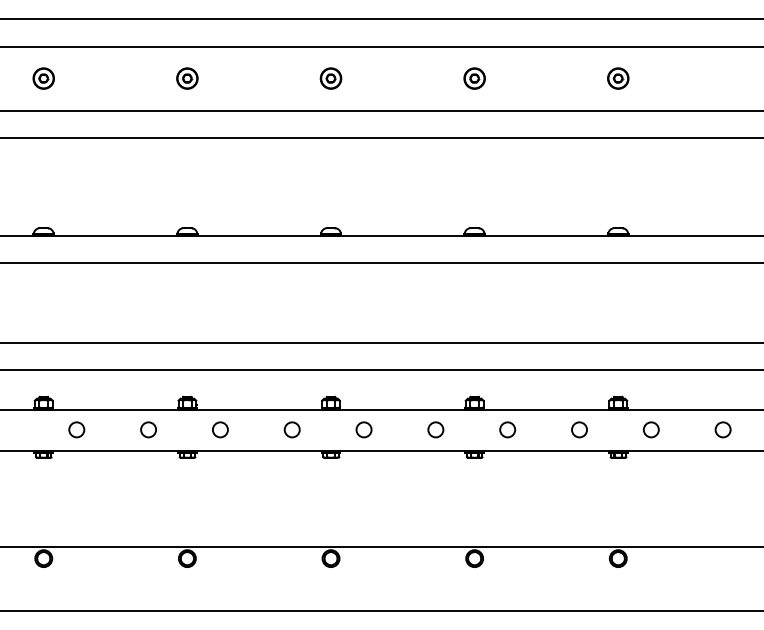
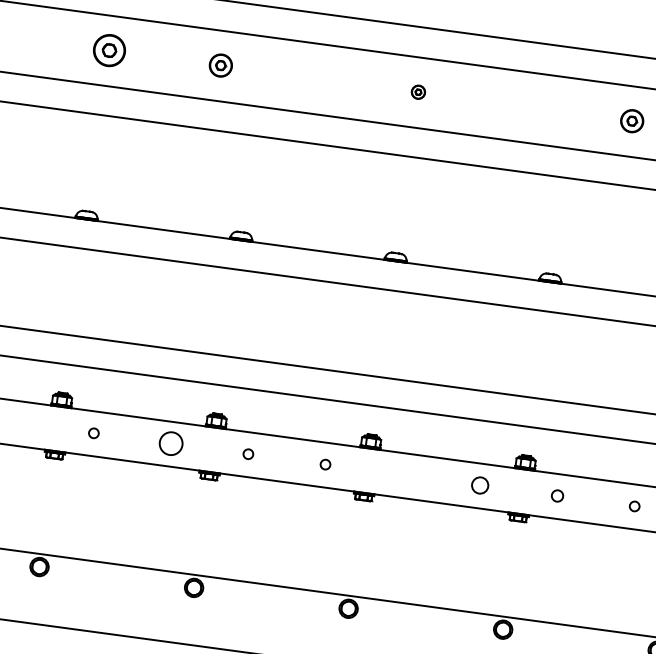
part: (43, 78) -> (109, 50), size x1.4
part: (187, 78) -> (221, 65), moved
part: (330, 78) -> (417, 92), size x0.6
part: (474, 78) -> (632, 121), moved
circle: (76, 429) -> (93, 432), size x0.6
circle: (148, 429) -> (171, 443), size x1.4
circle: (220, 429) -> (248, 453), size x0.6
circle: (291, 429) -> (324, 464), size x0.6
circle: (363, 429) -> (402, 474), removed
circle: (507, 429) -> (557, 495), size x0.7
circle: (579, 429) -> (634, 506), size x0.6

